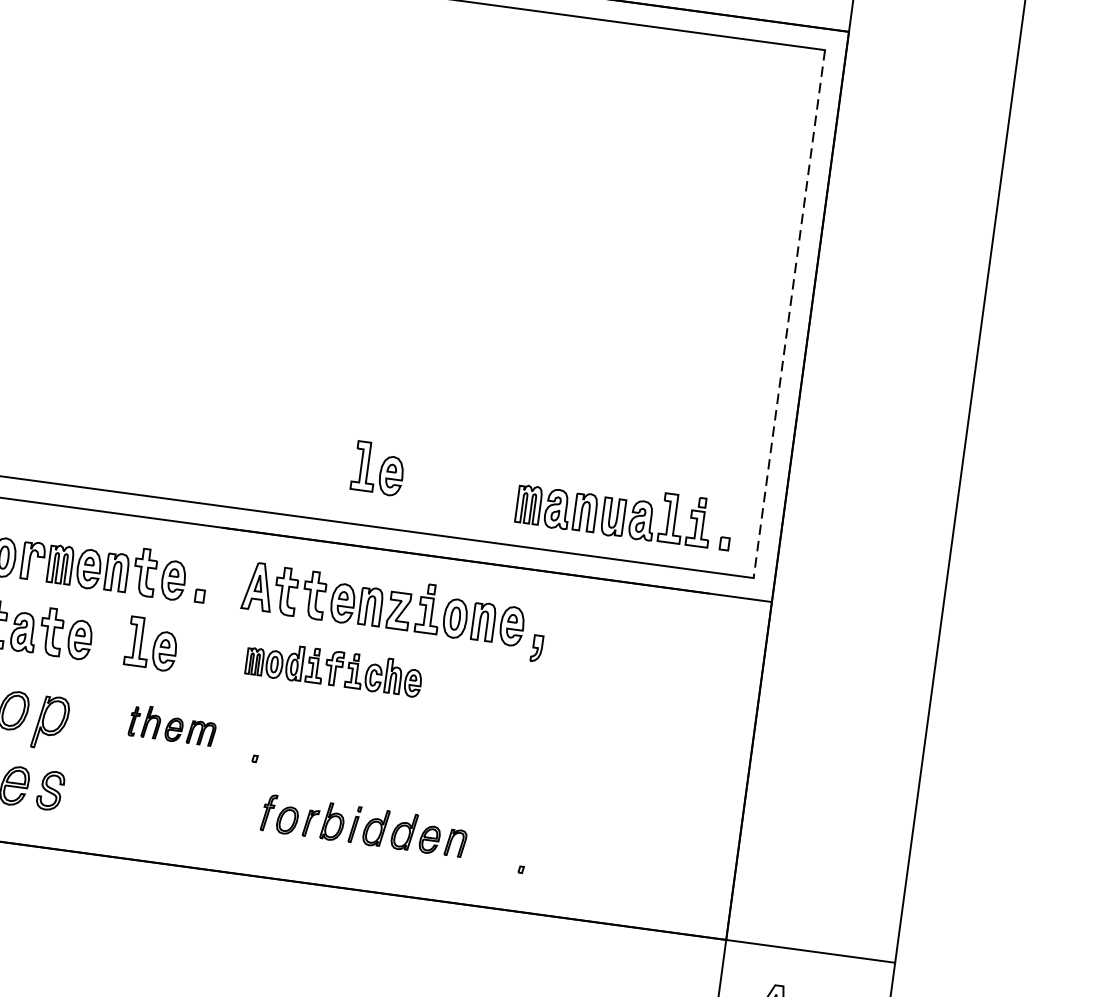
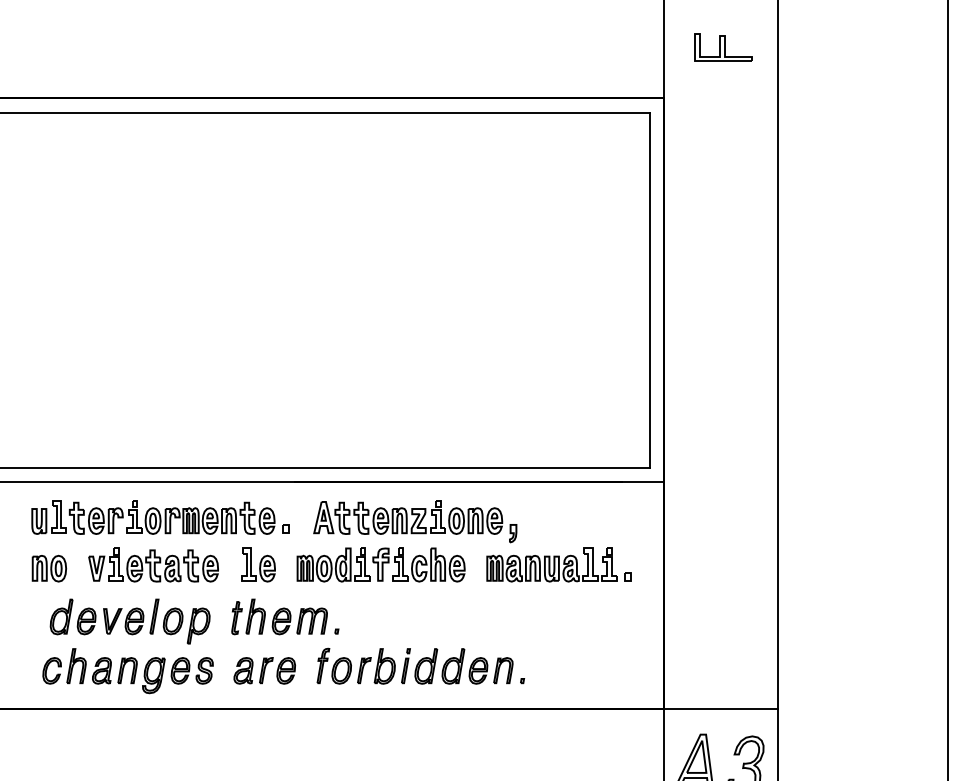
line: (788, 314) -> (649, 290), dashed -> solid
part: (378, 468) -> (392, 428), removed
part: (624, 511) -> (558, 564), moved
part: (333, 667) -> (380, 564), size x1.43
part: (172, 724) -> (279, 616), size x1.67
part: (139, 802) -> (264, 670), added
part: (363, 824) -> (414, 665), size x1.43

